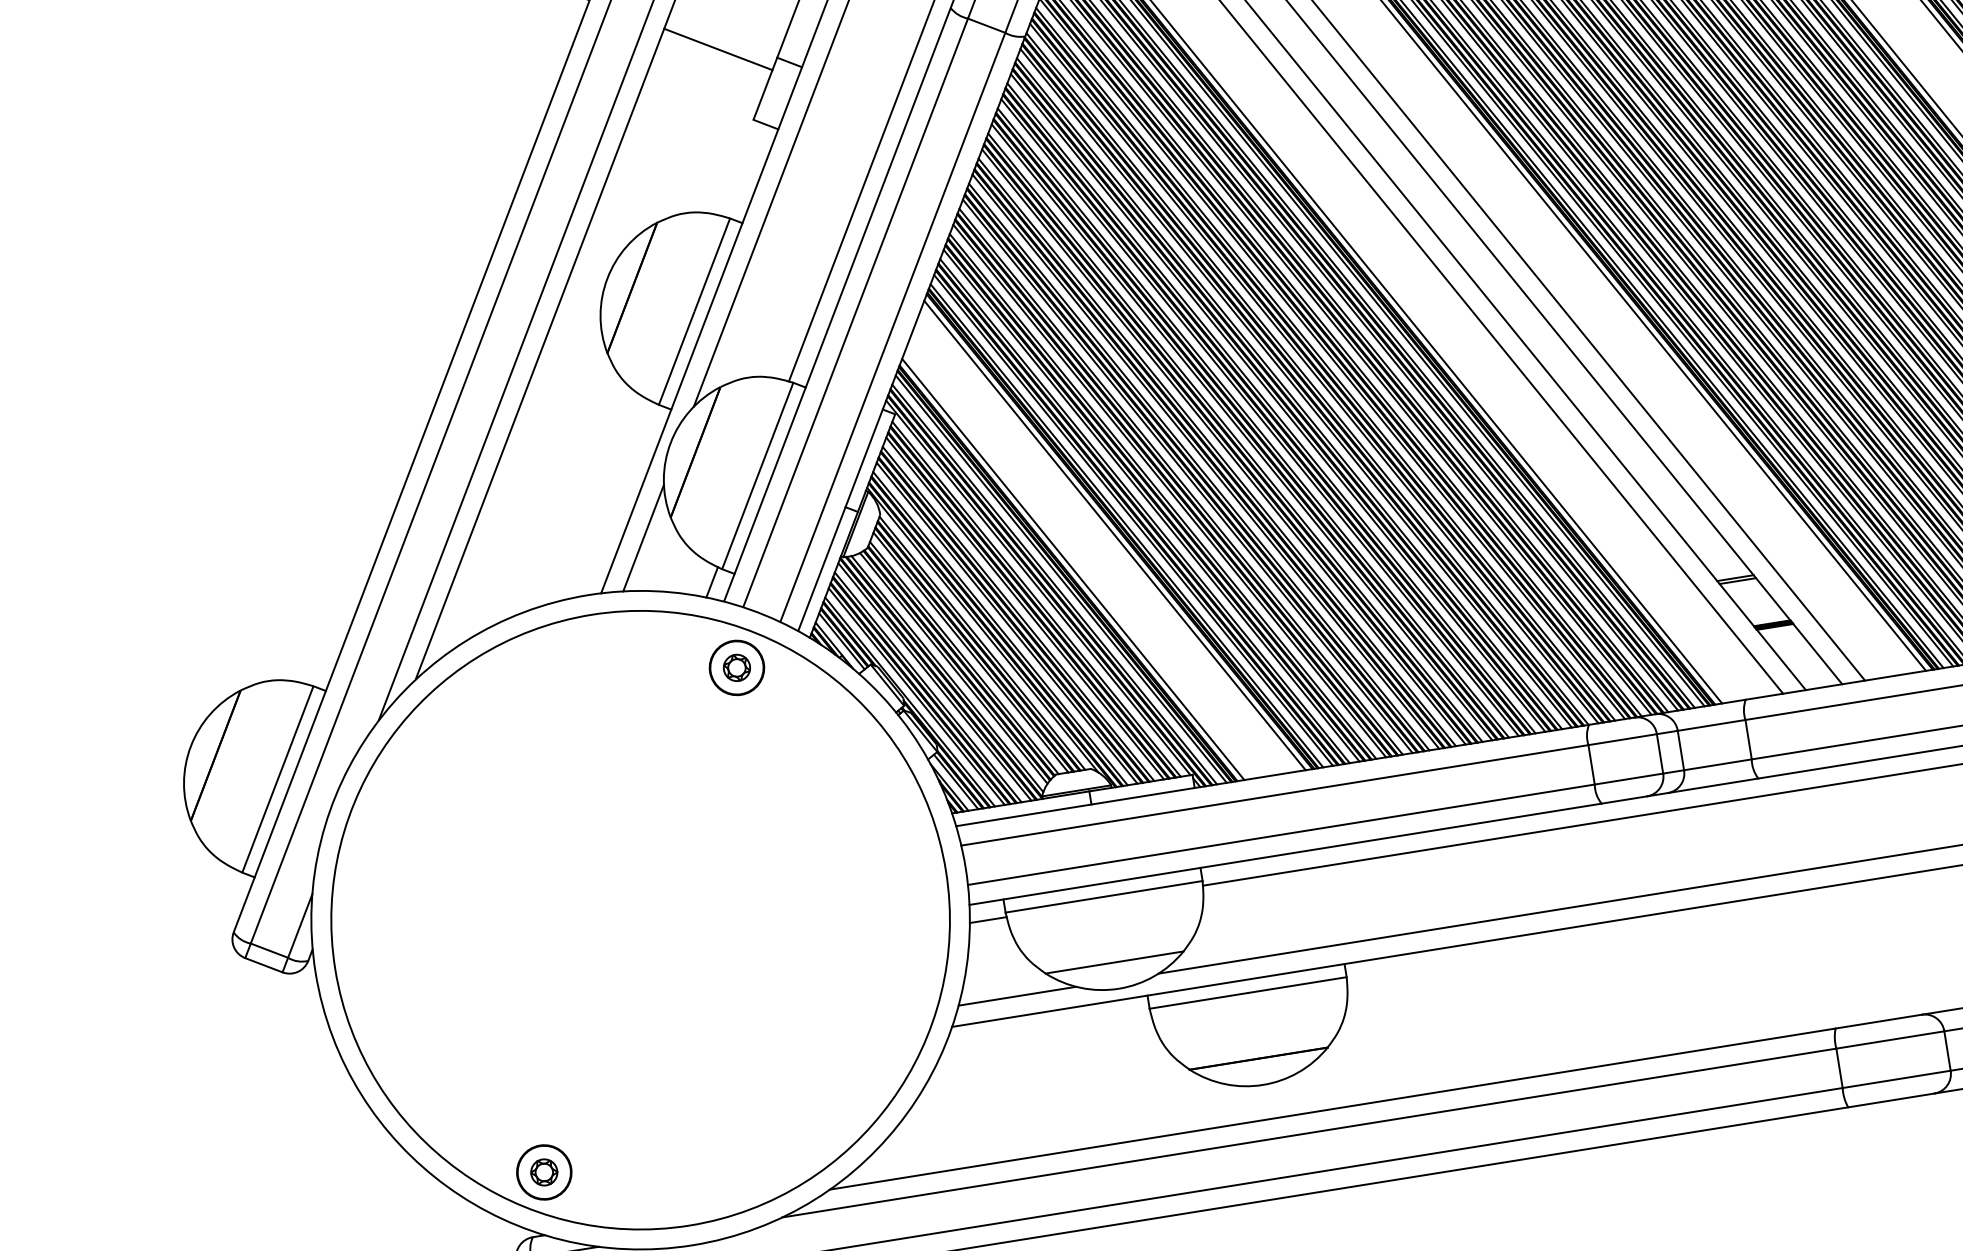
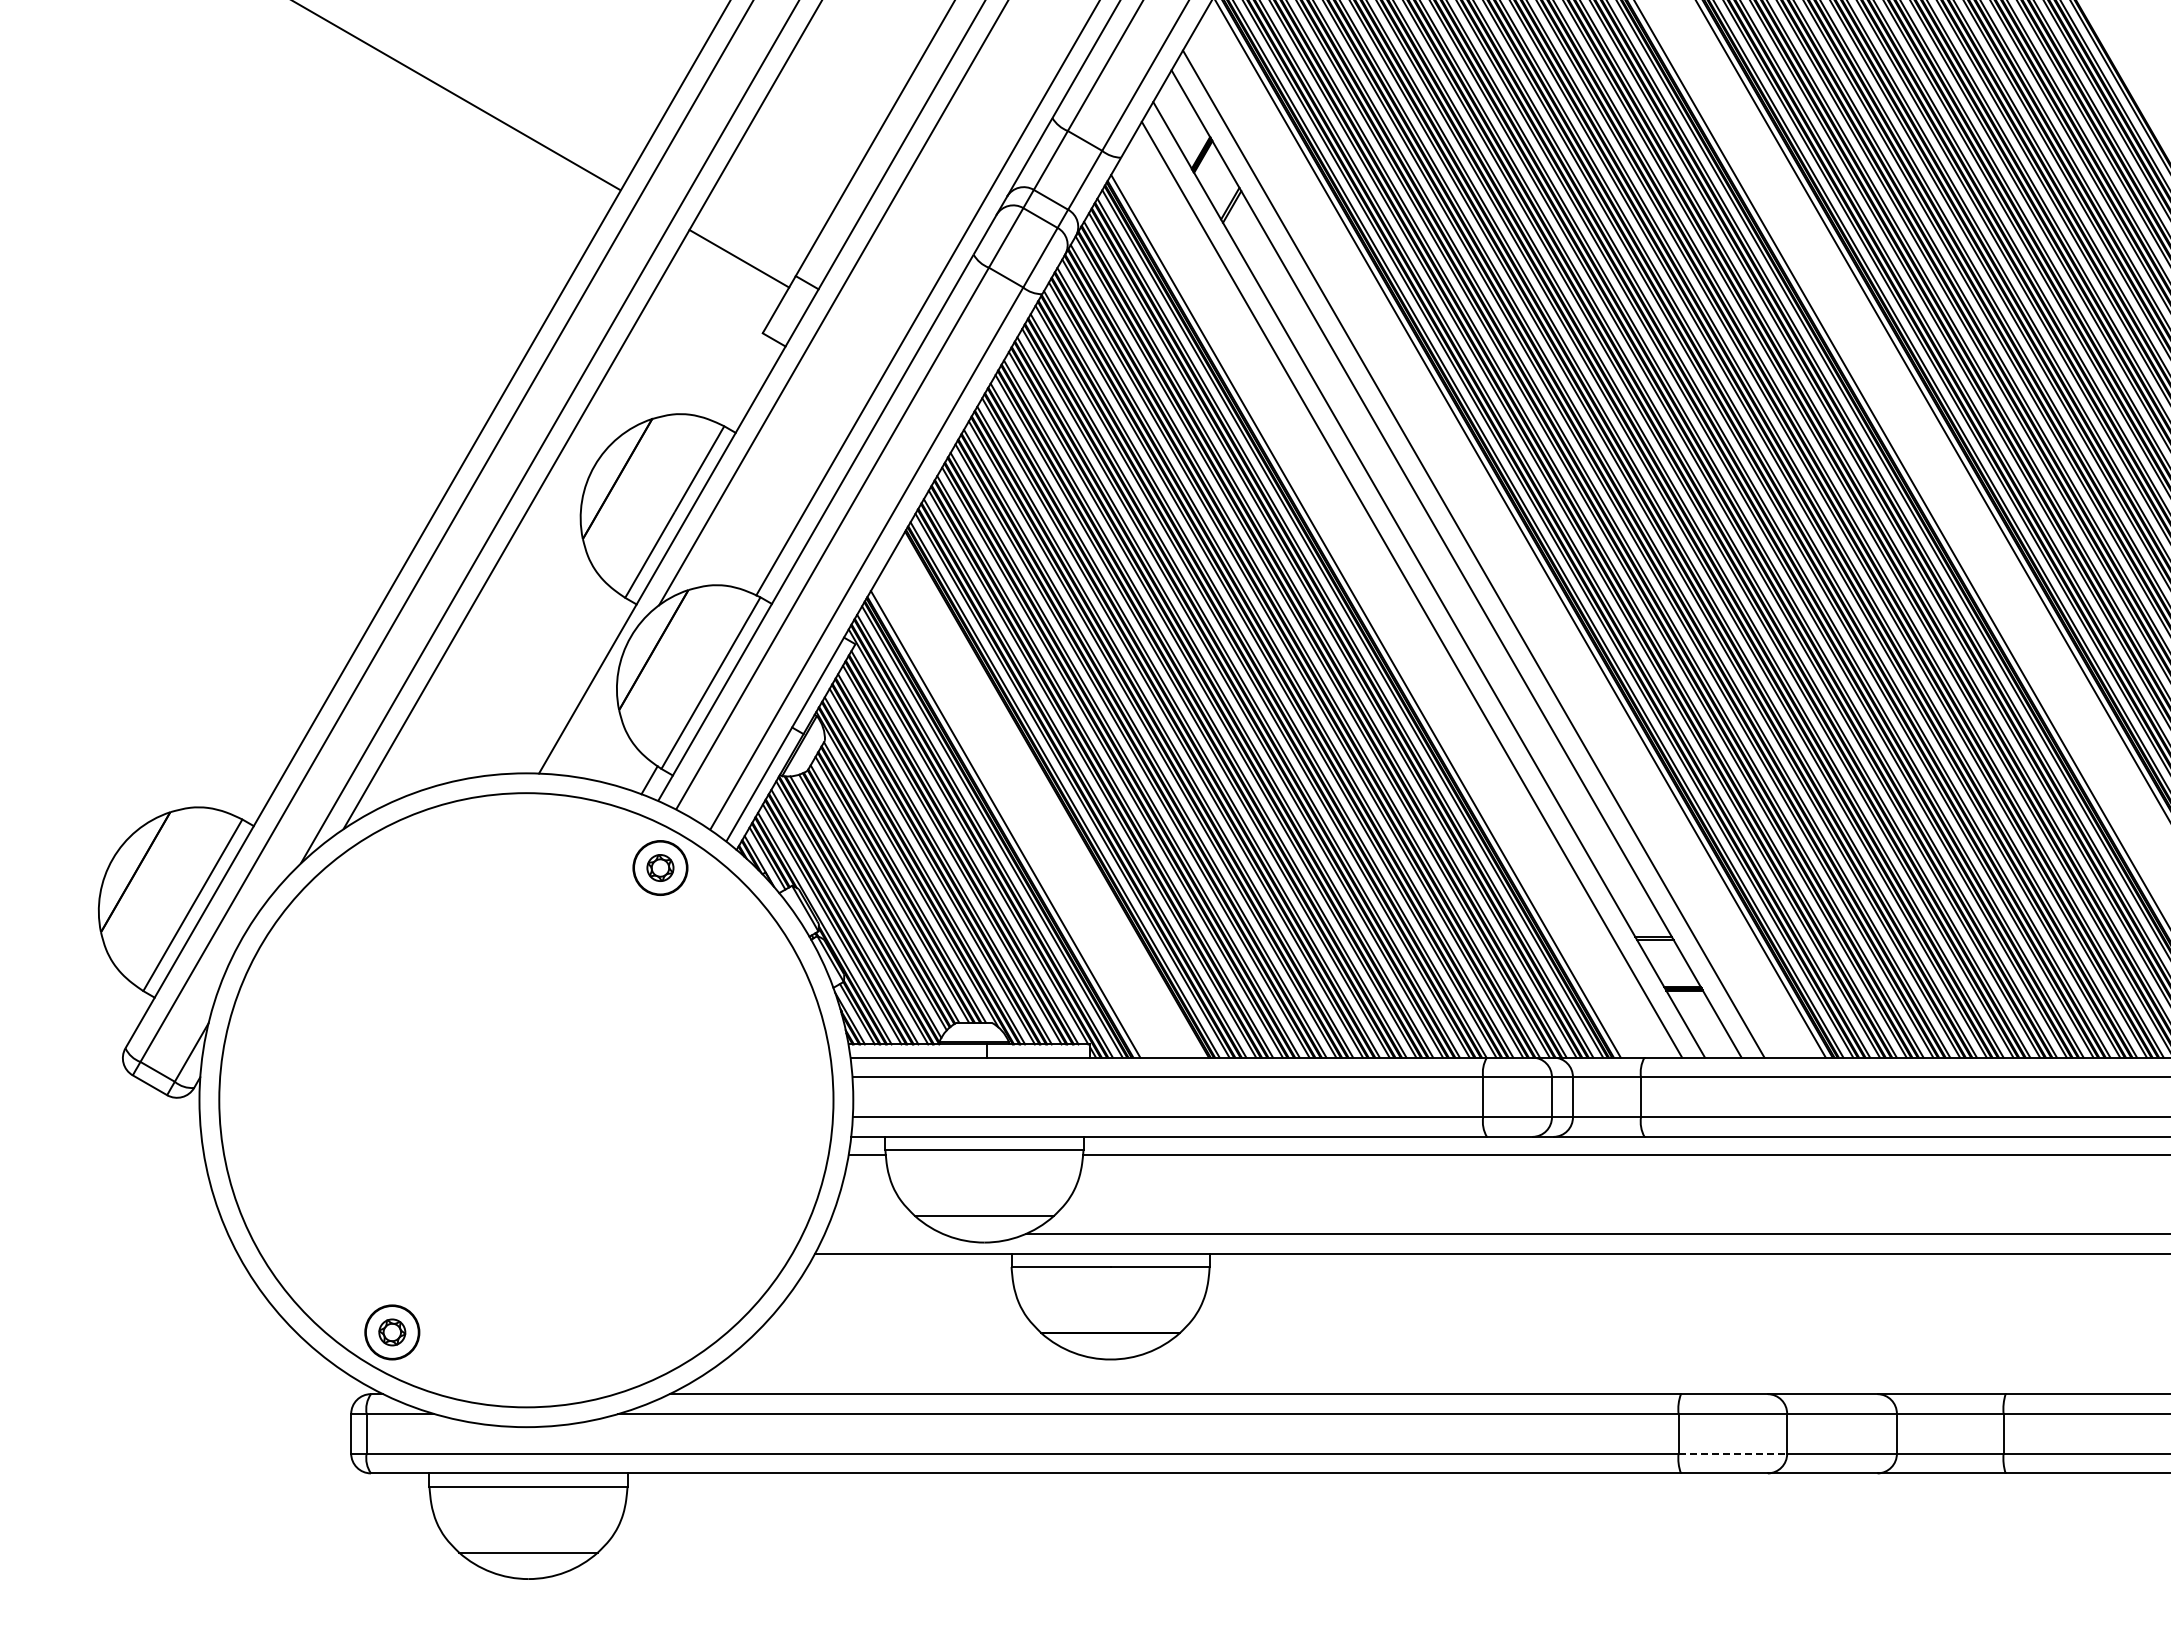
line: (1114, 535) -> (1051, 797), removed
line: (643, 538) -> (589, 726), removed
line: (1016, 995) -> (883, 1233), removed
line: (1897, 1079) -> (1733, 1453), solid -> dashed

